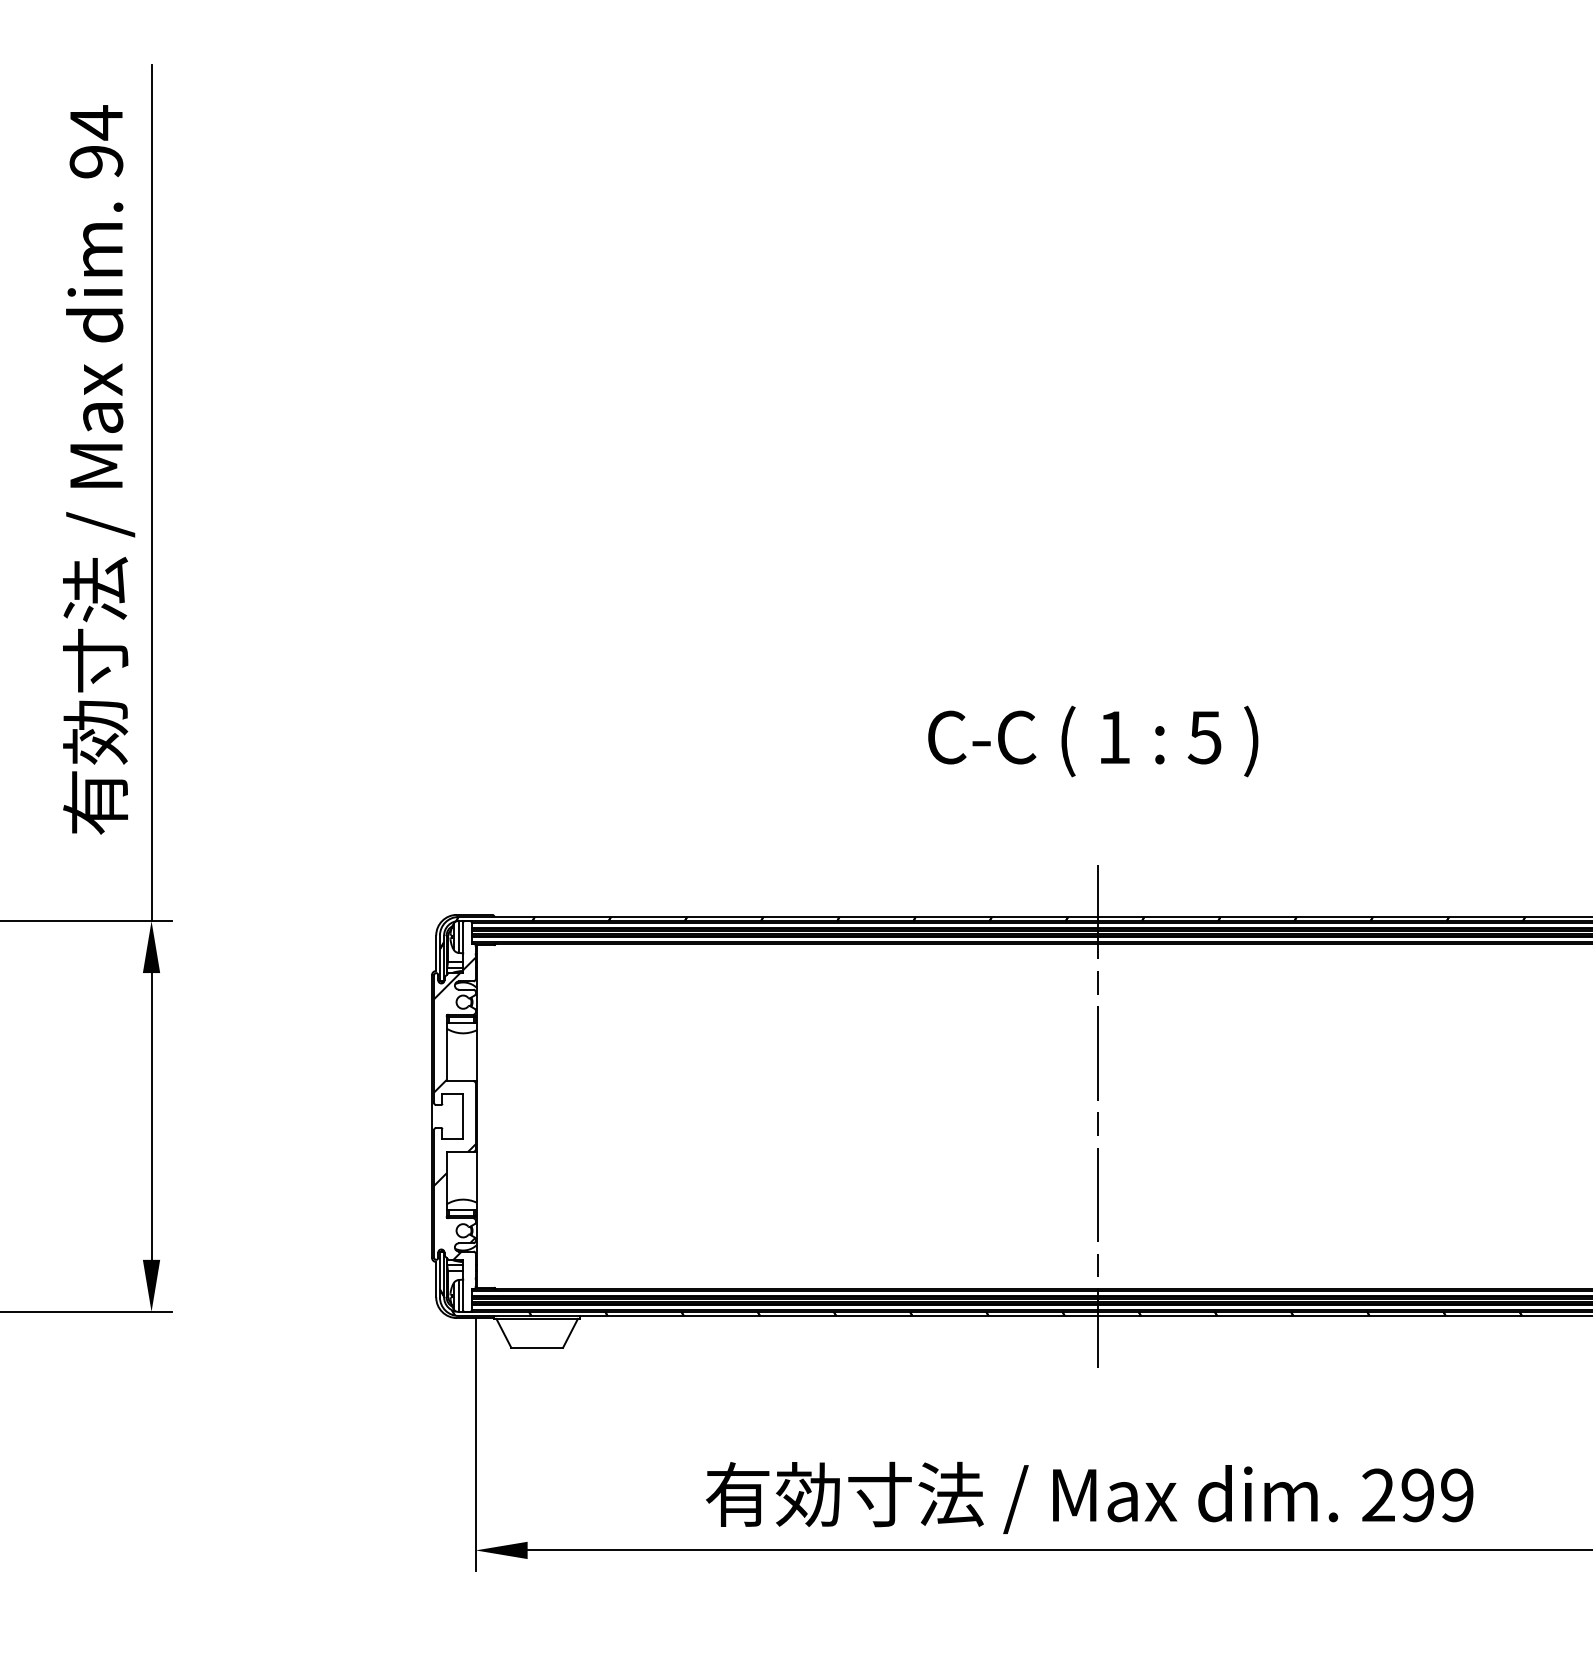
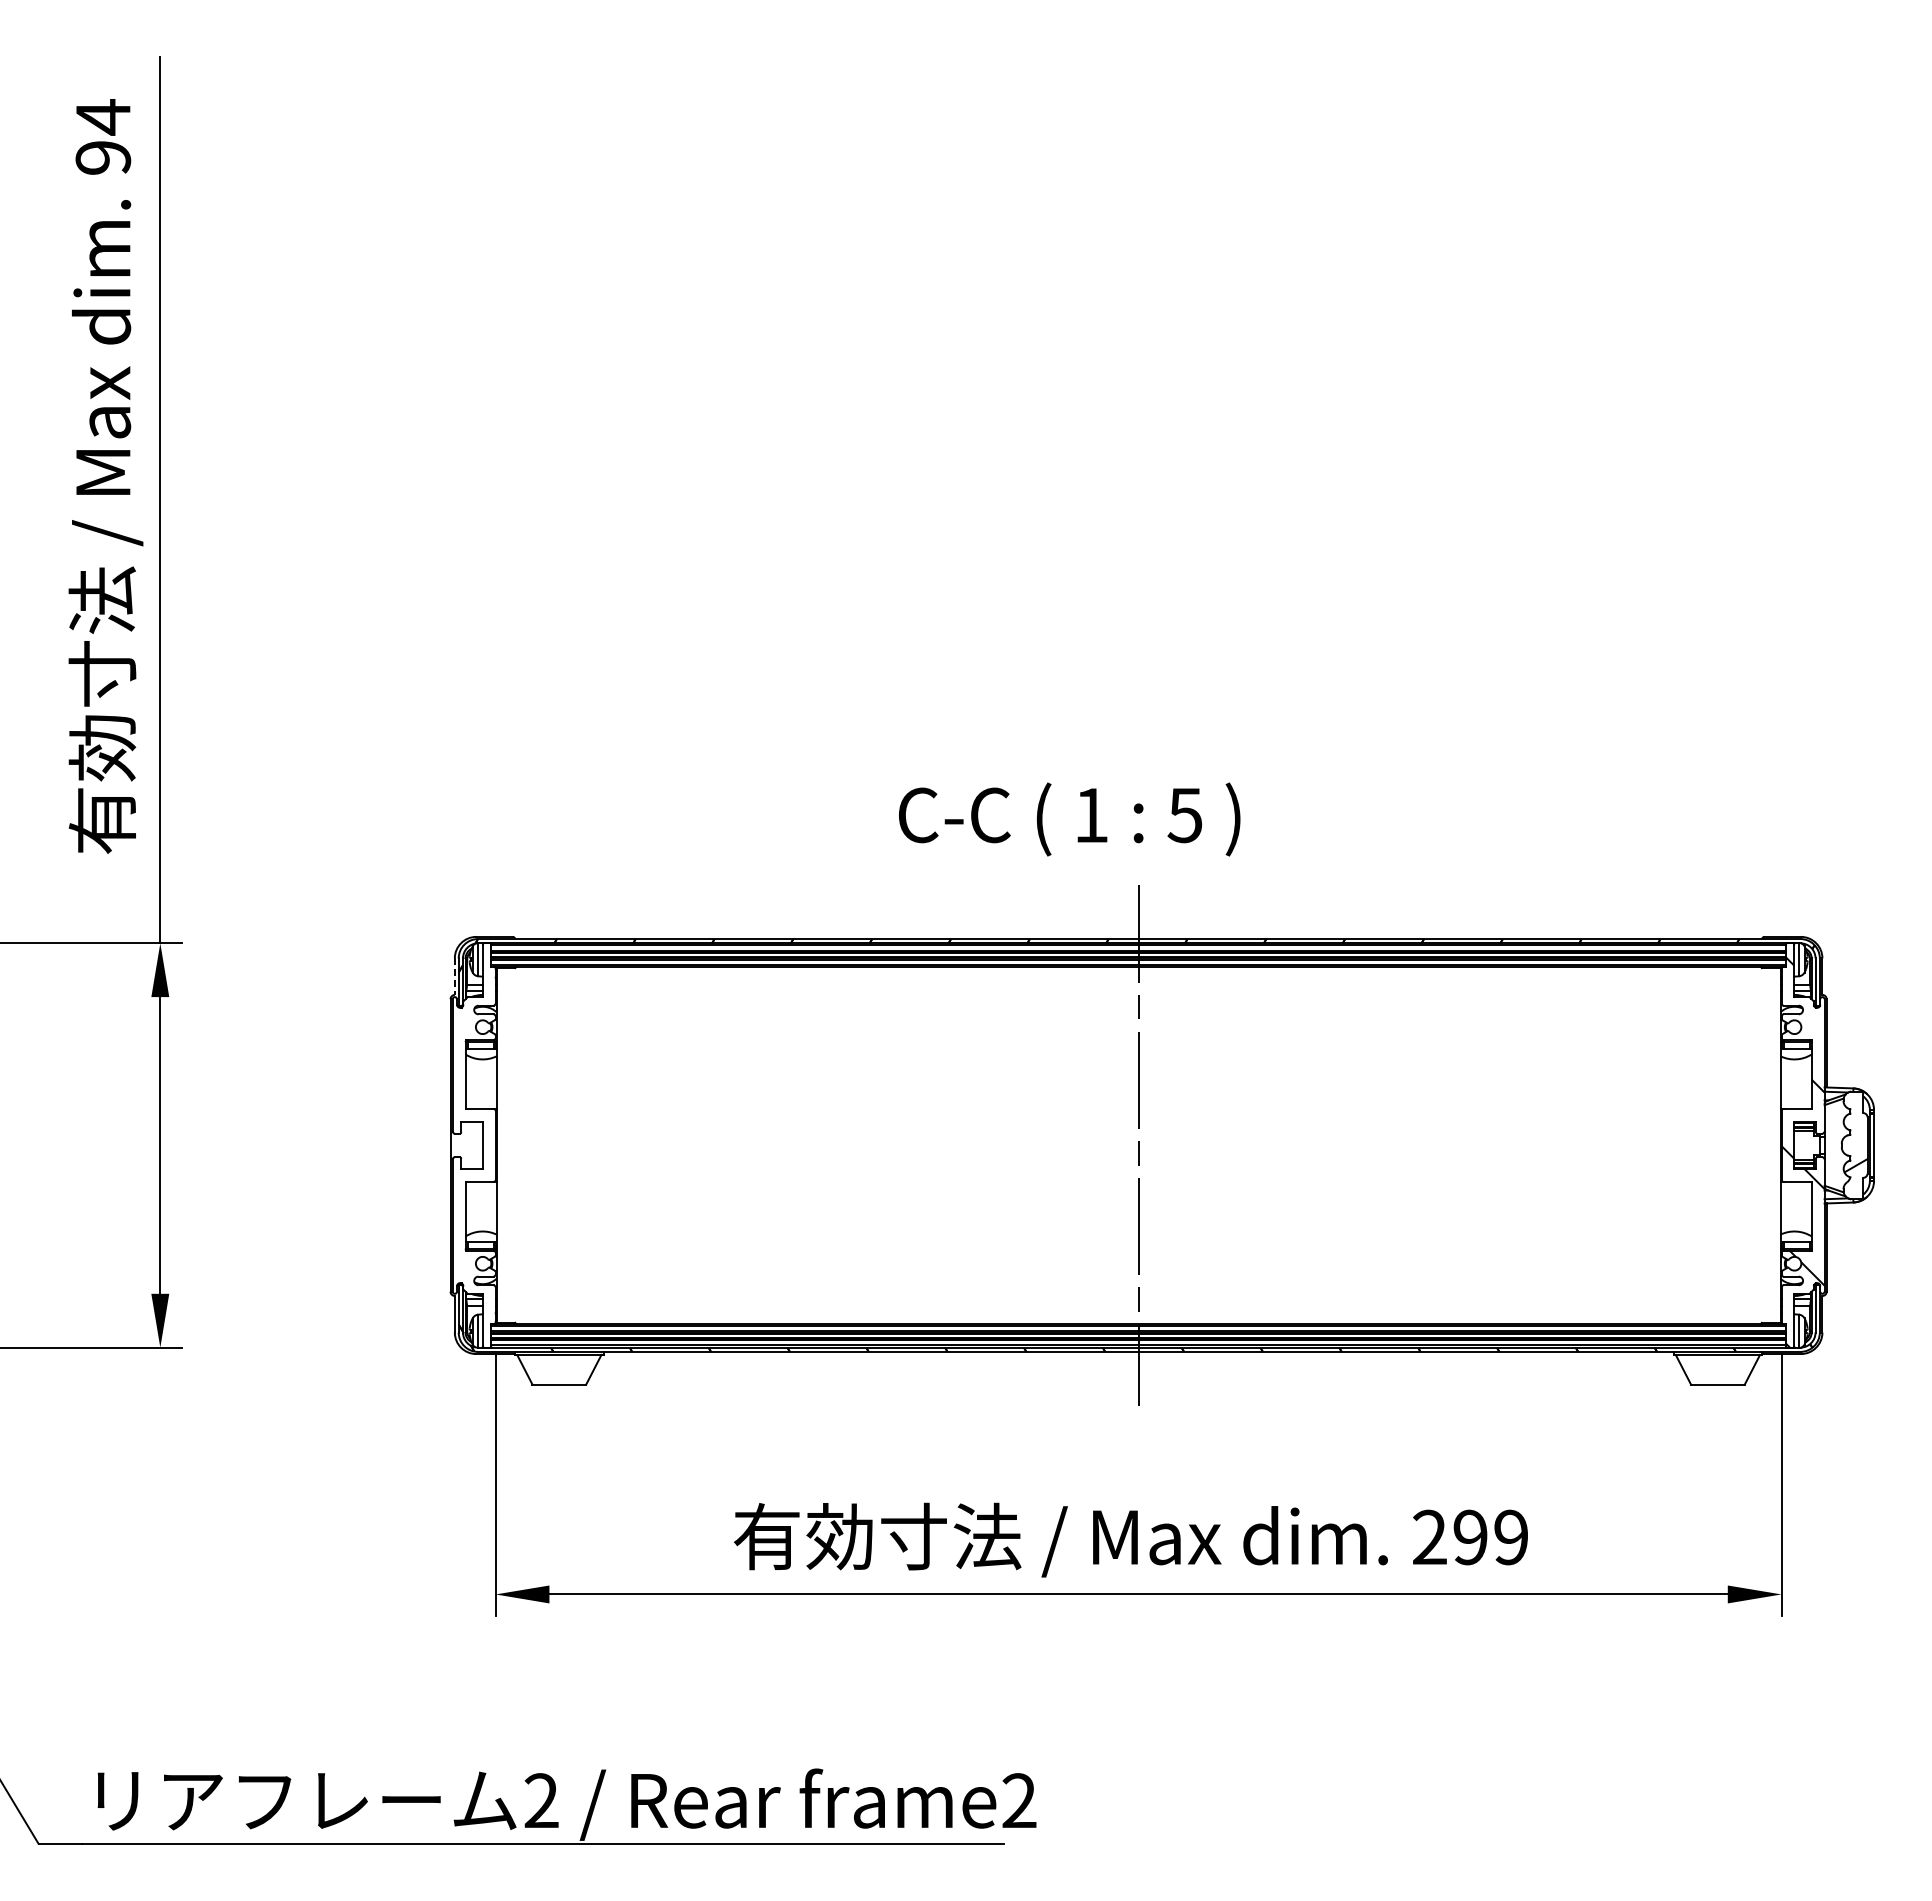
text: (1093, 741) -> (1069, 819), moved
line: (435, 954) -> (454, 977), solid -> dashed
hatch: (454, 1108) -> (473, 1137), removed

